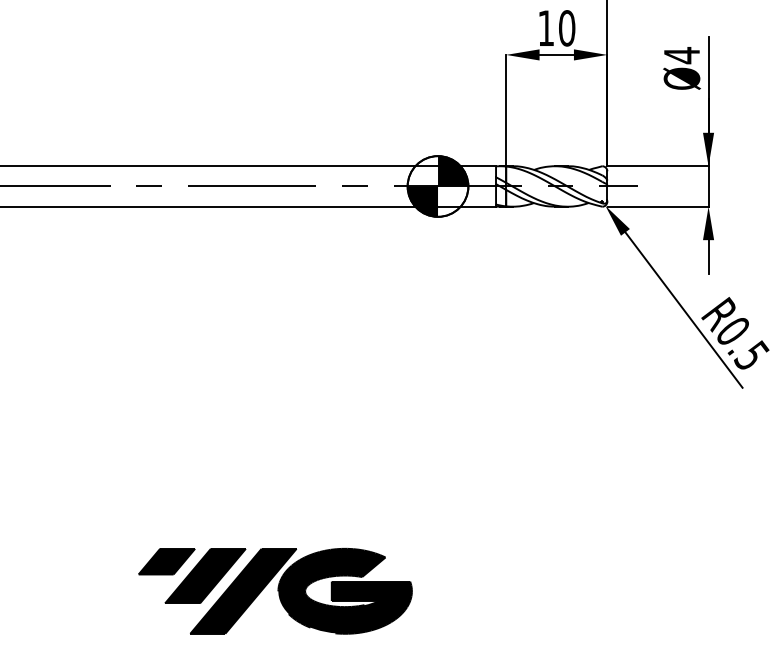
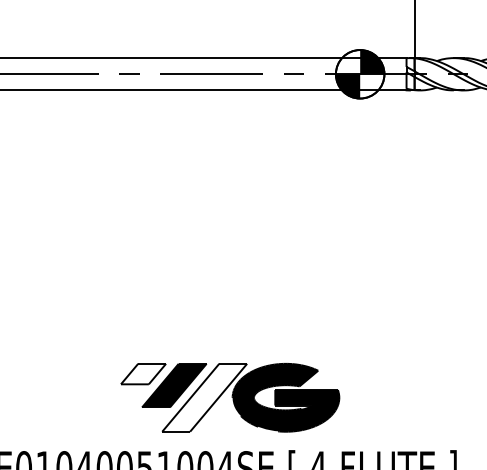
fill: (166, 561) -> (143, 373), removed
fill: (243, 590) -> (204, 397), removed

